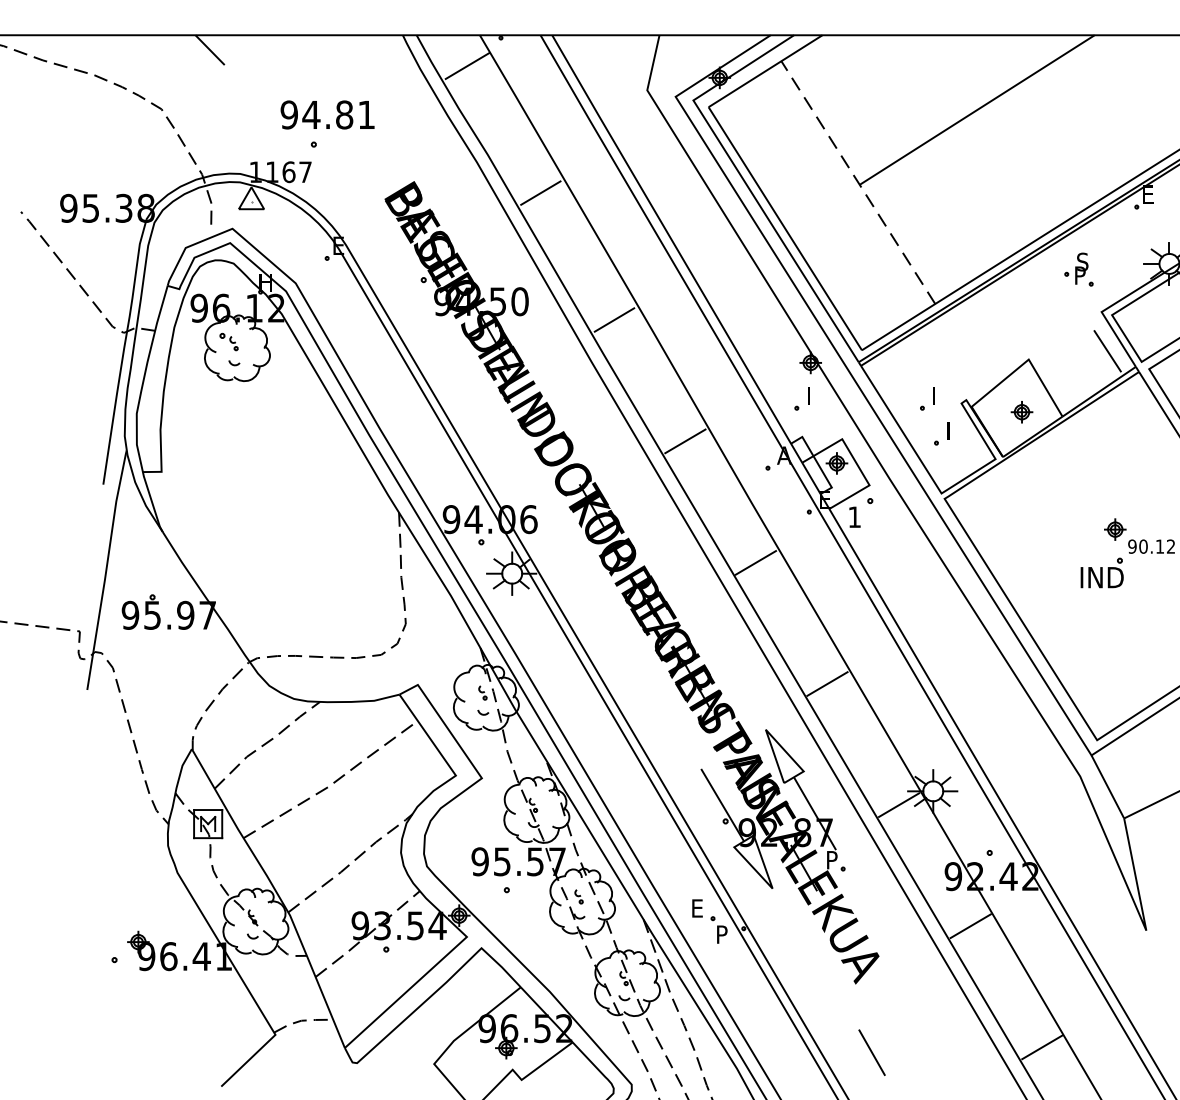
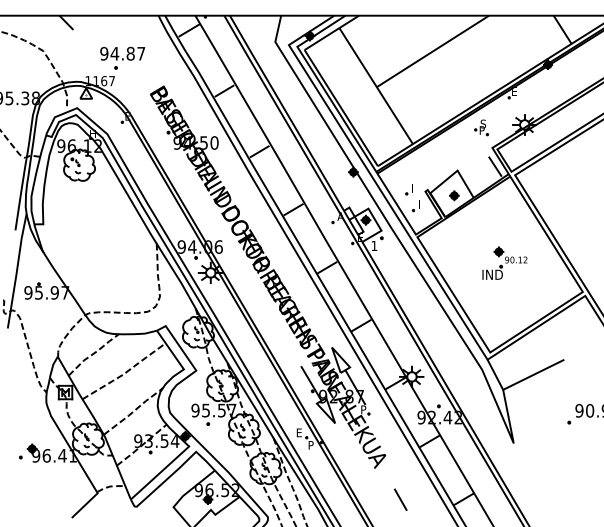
text: (367, 114) -> (141, 53), 94.81 -> 94.87
line: (859, 183) -> (376, 86), dashed -> solid
part: (800, 399) -> (348, 189), removed
line: (871, 1052) -> (400, 499), moved

